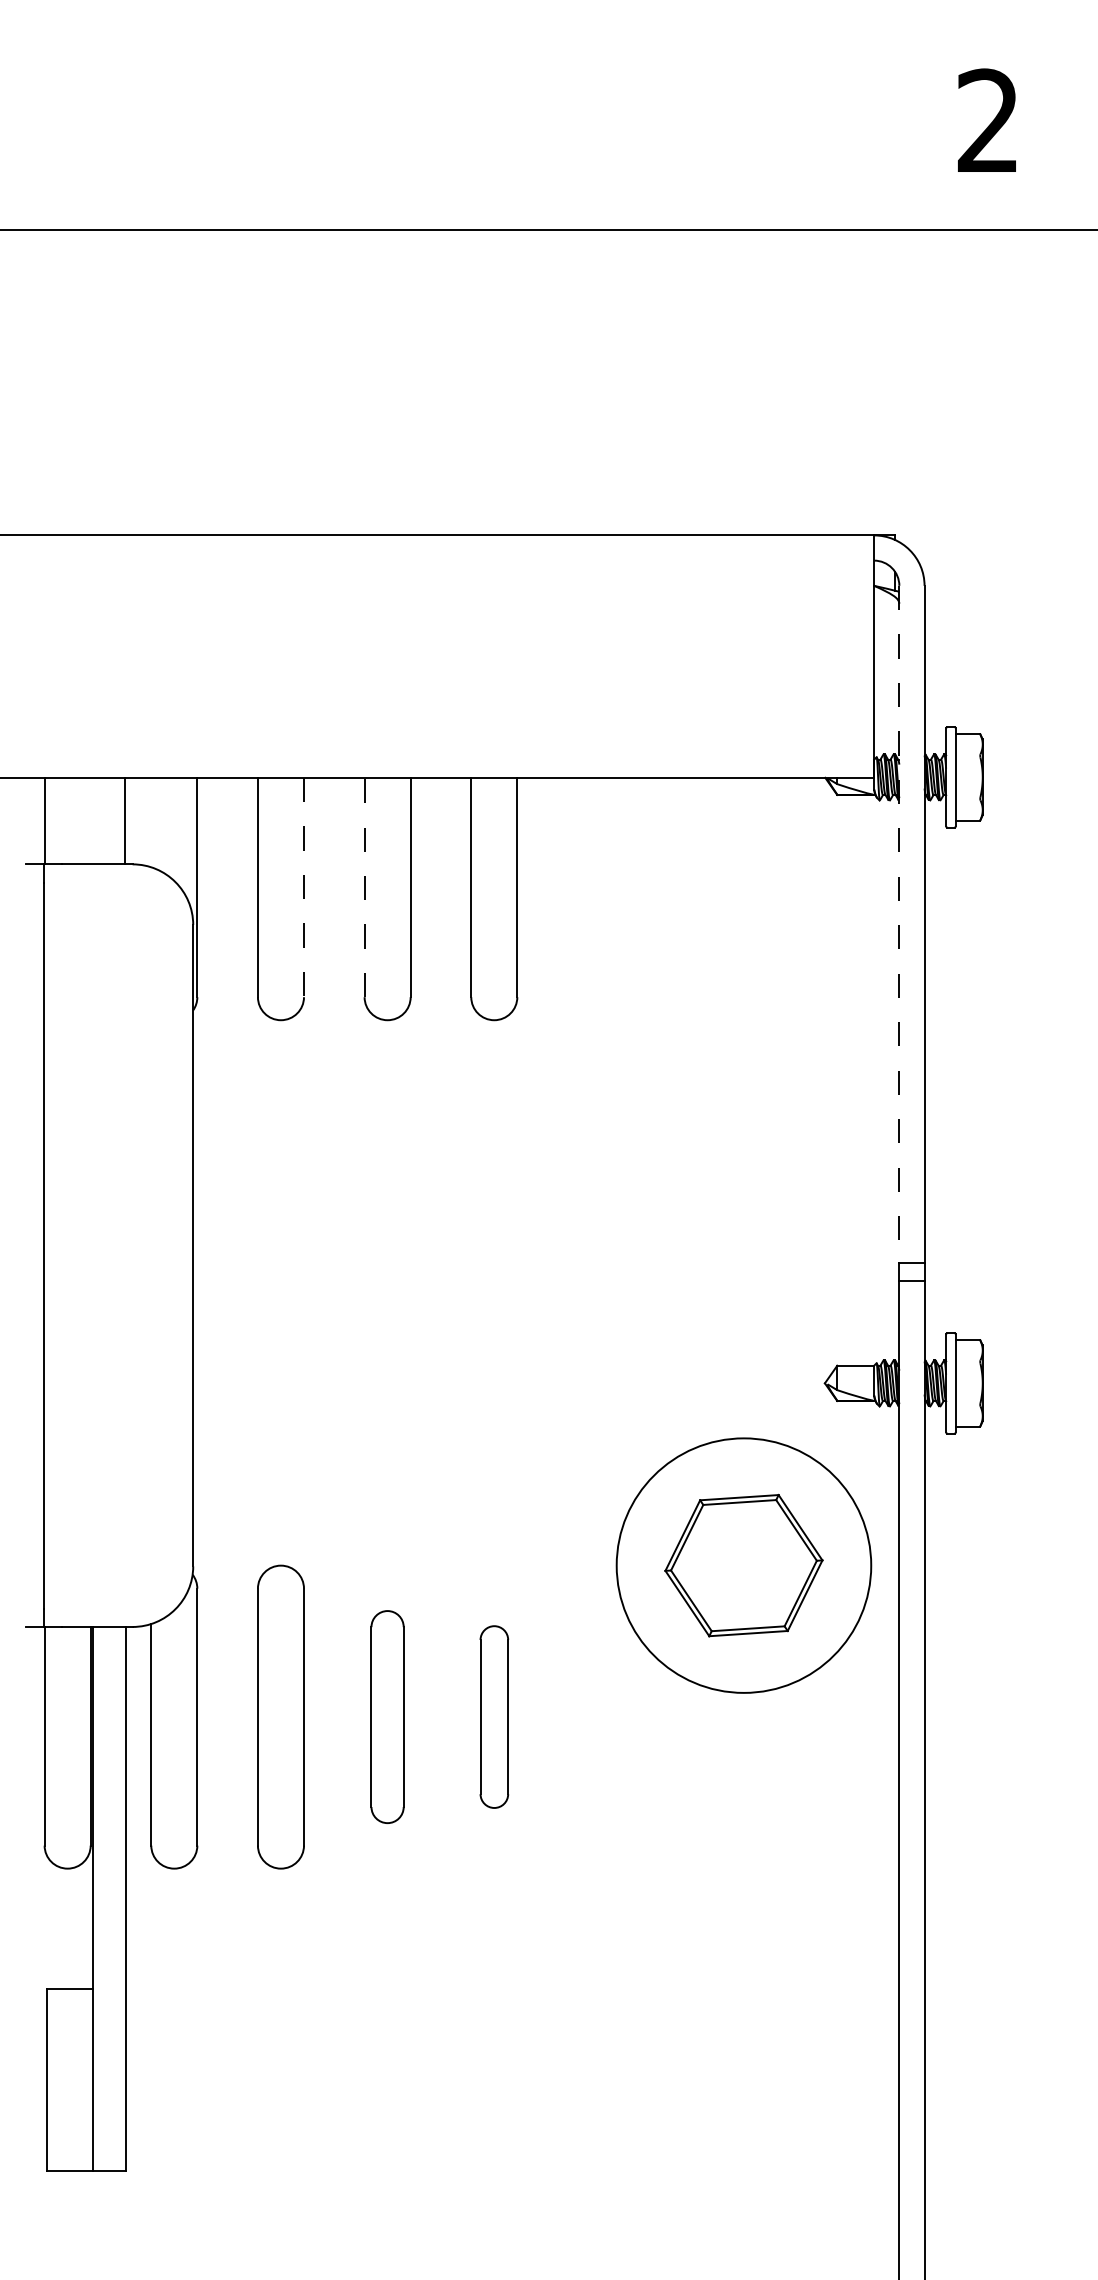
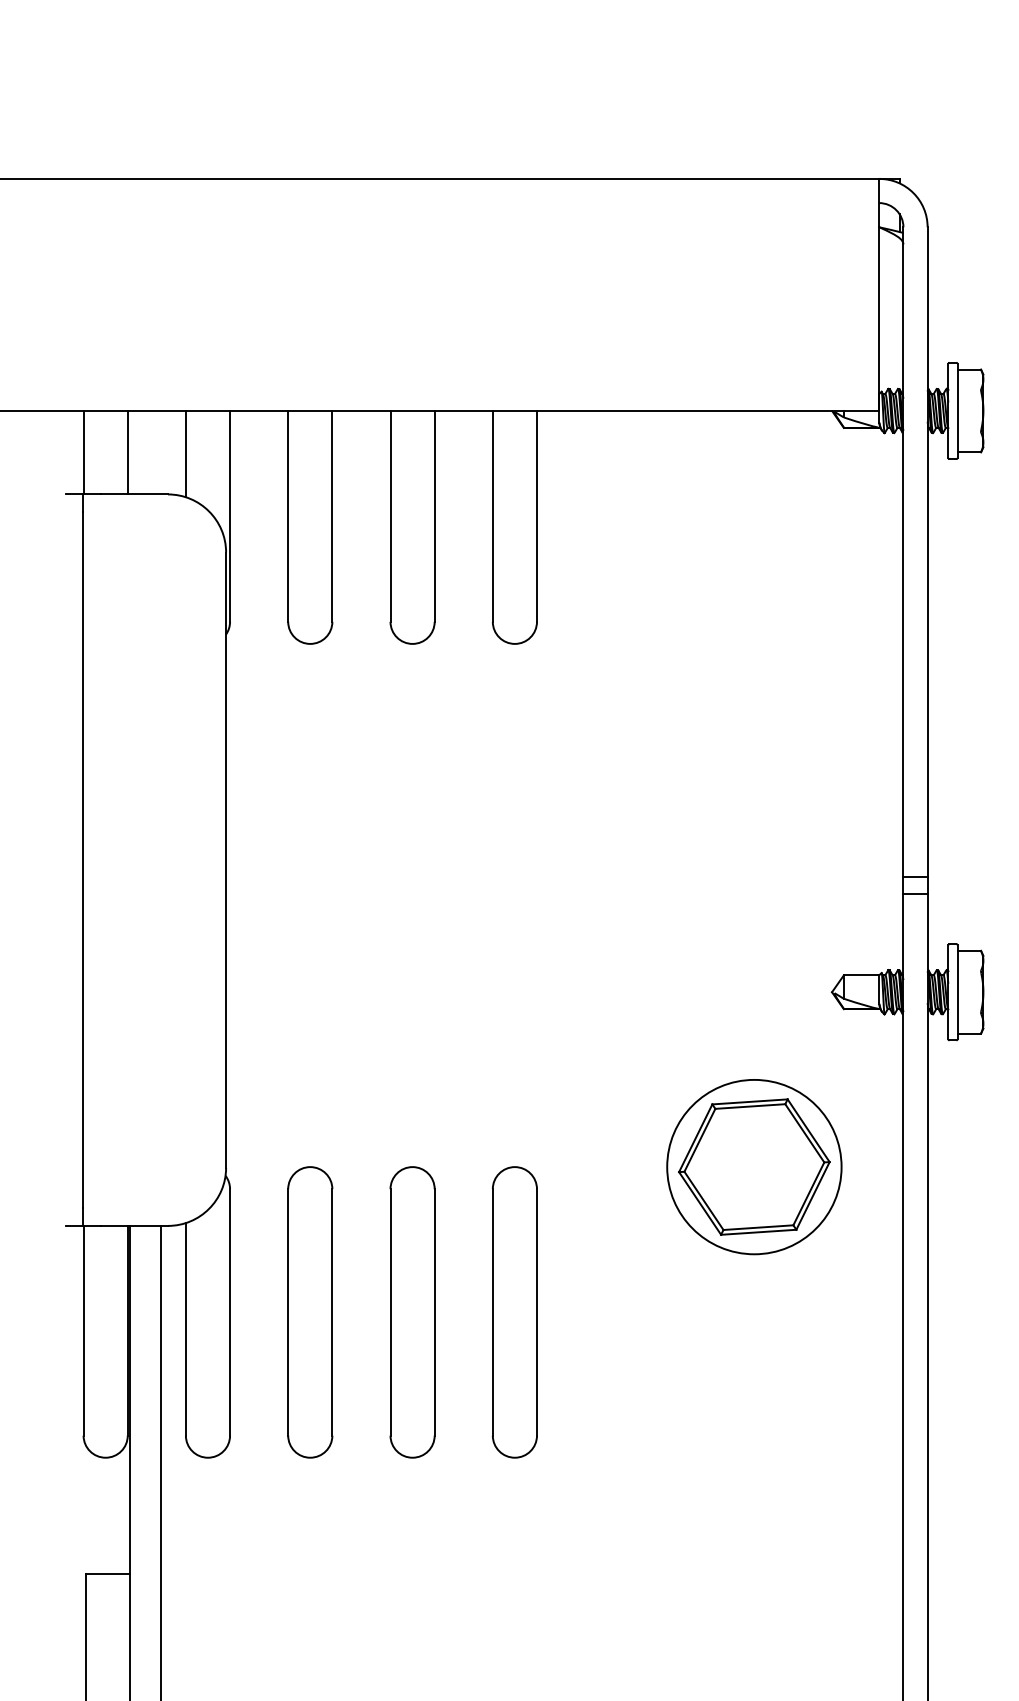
line: (124, 820) -> (127, 452), moved
line: (151, 822) -> (186, 454), added
line: (304, 887) -> (332, 516), dashed -> solid
line: (364, 887) -> (390, 516), dashed -> solid
line: (899, 924) -> (903, 552), dashed -> solid
circle: (743, 1565) -> (753, 1166), size x0.71
part: (387, 1716) -> (412, 1311), size x1.43
part: (494, 1716) -> (515, 1311), size x1.67

